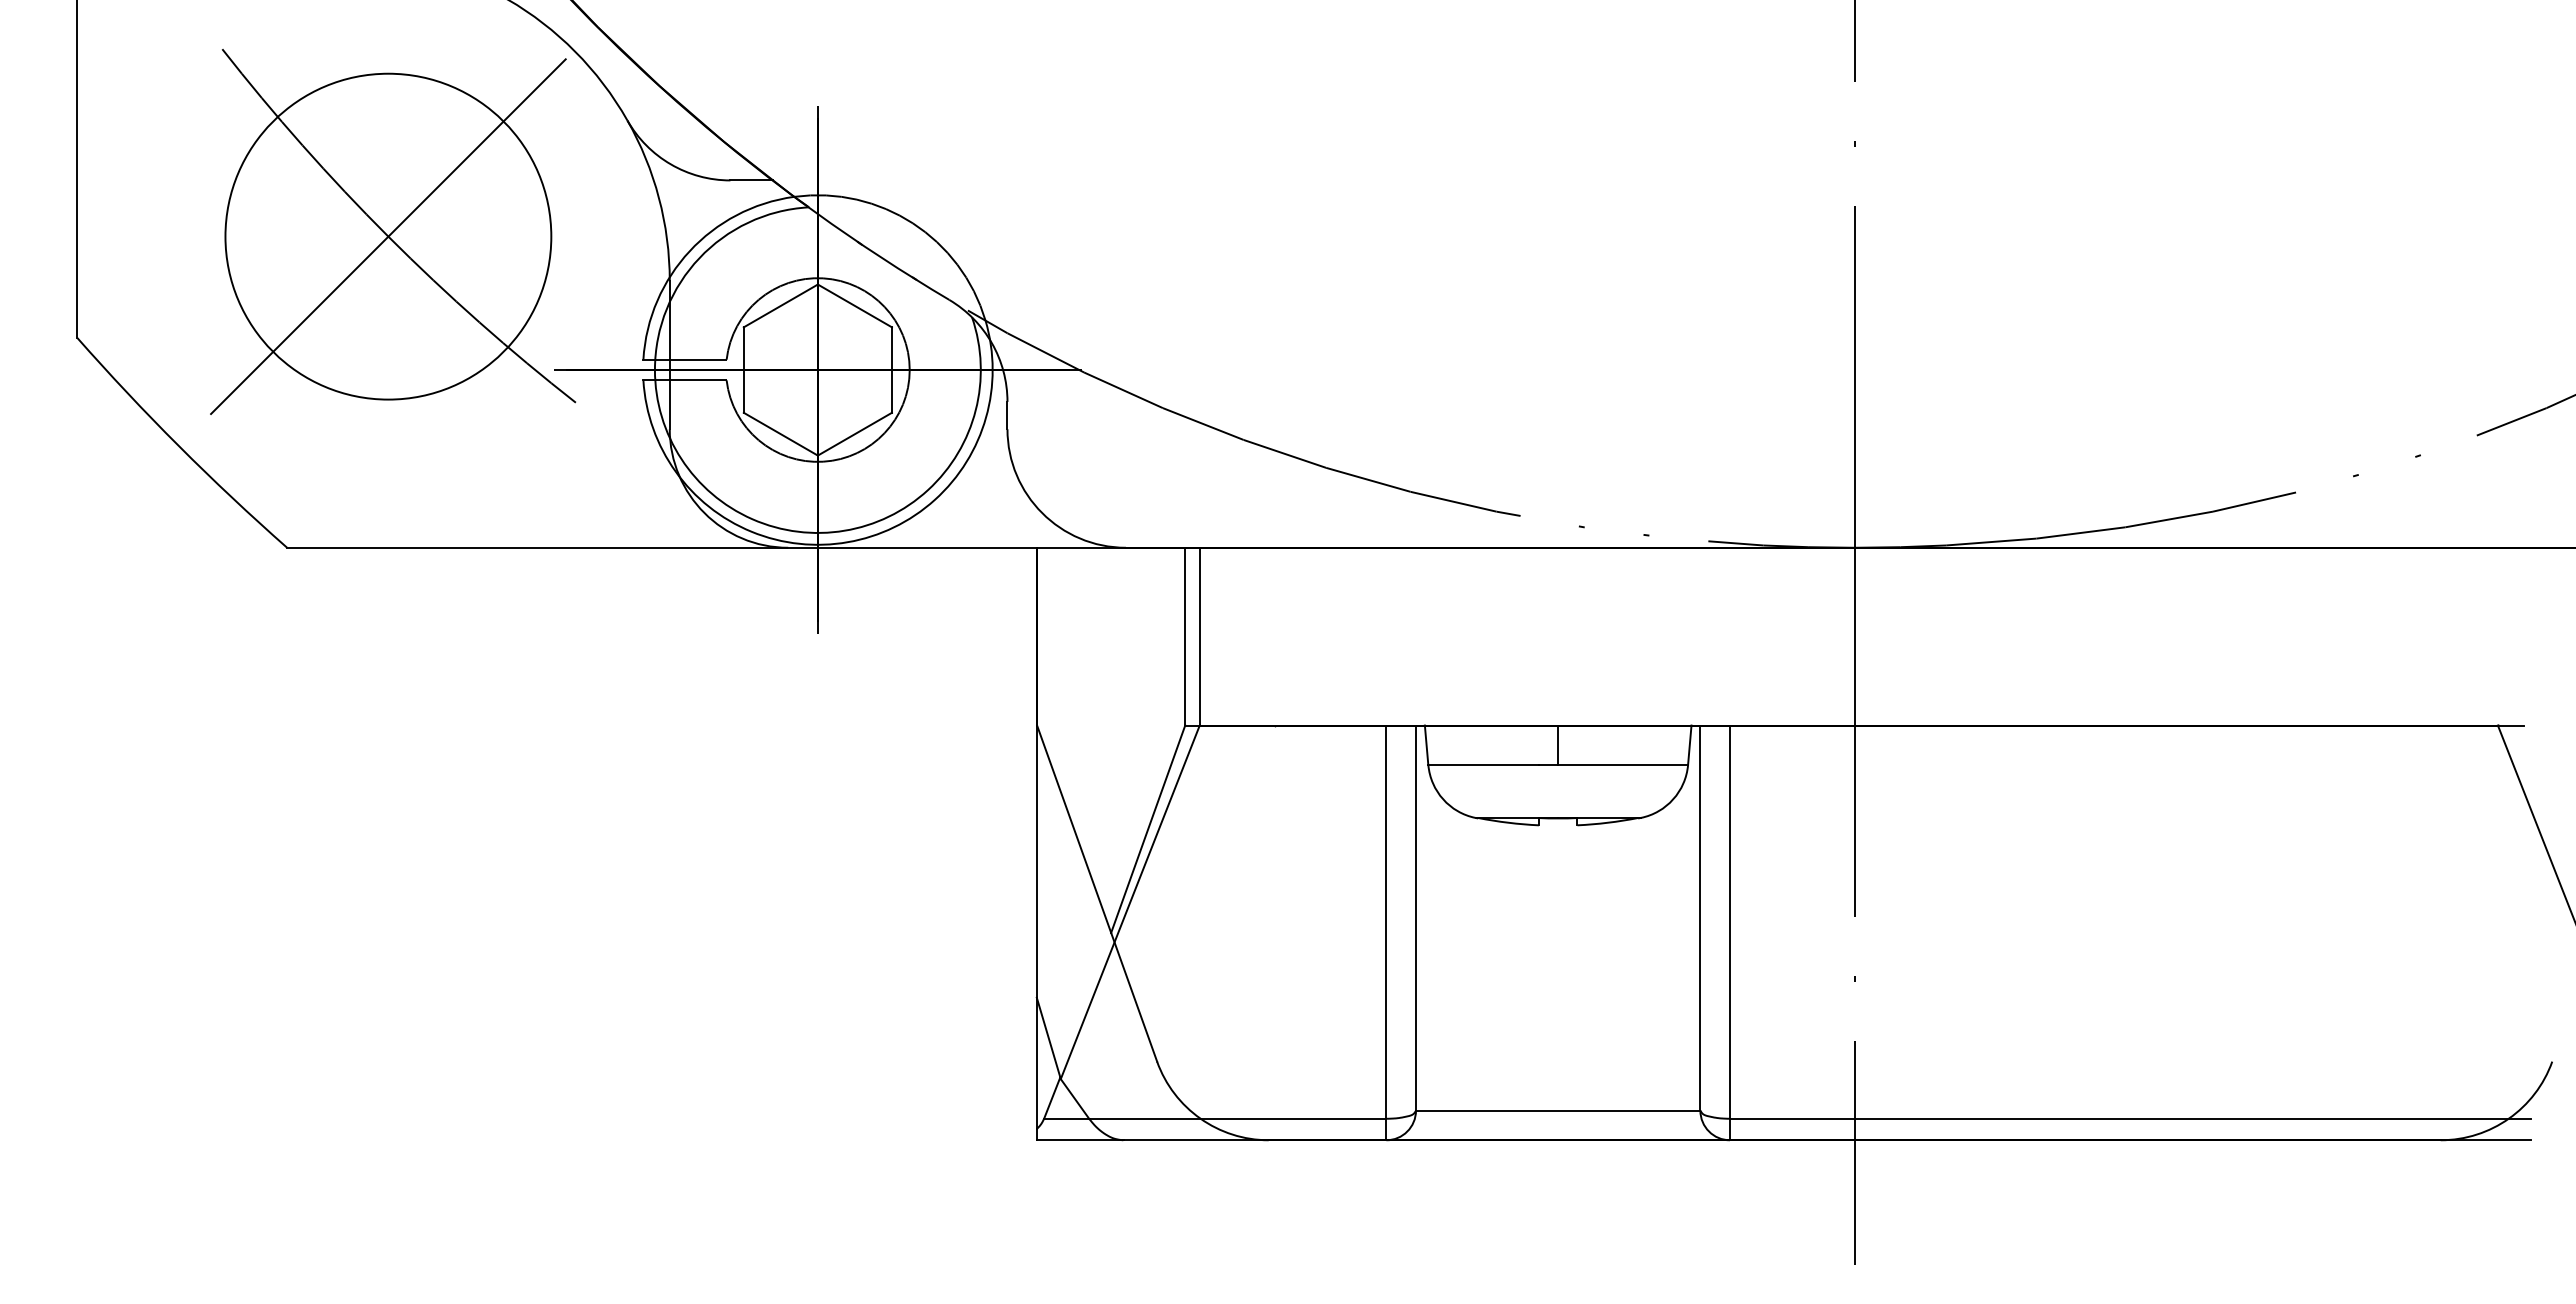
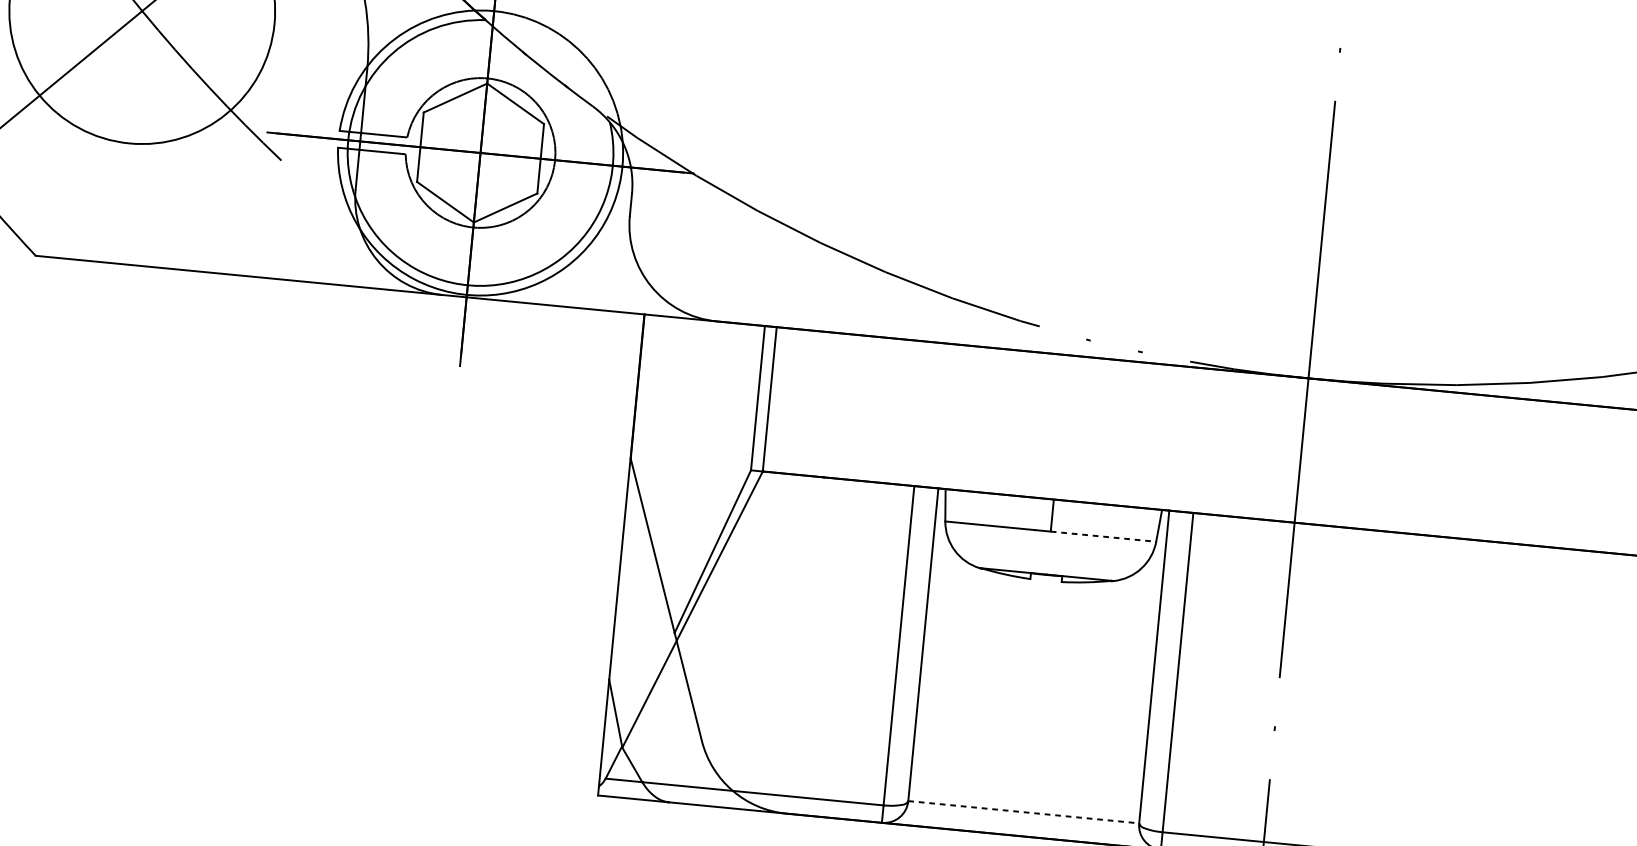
line: (1623, 765) -> (1103, 537), solid -> dashed
line: (1558, 1110) -> (1024, 812), solid -> dashed

